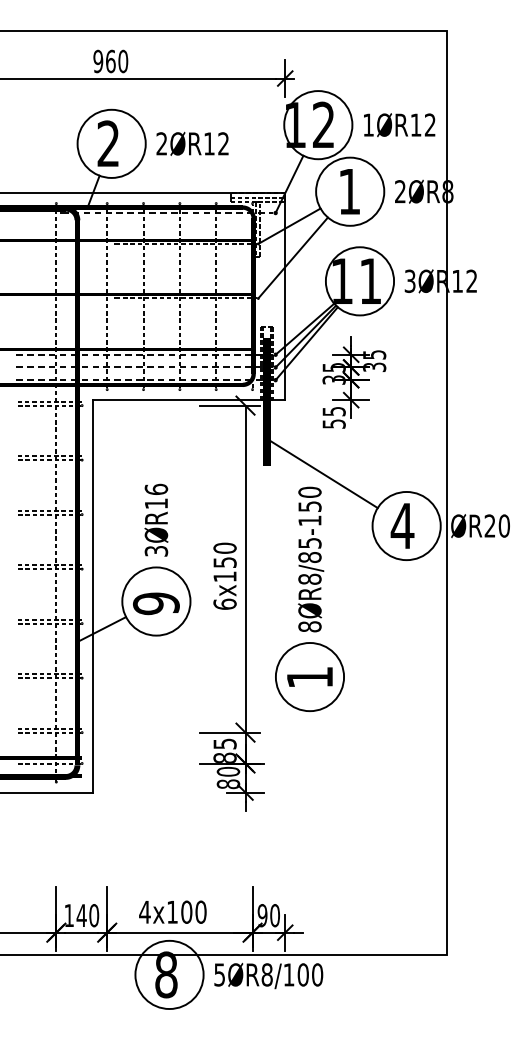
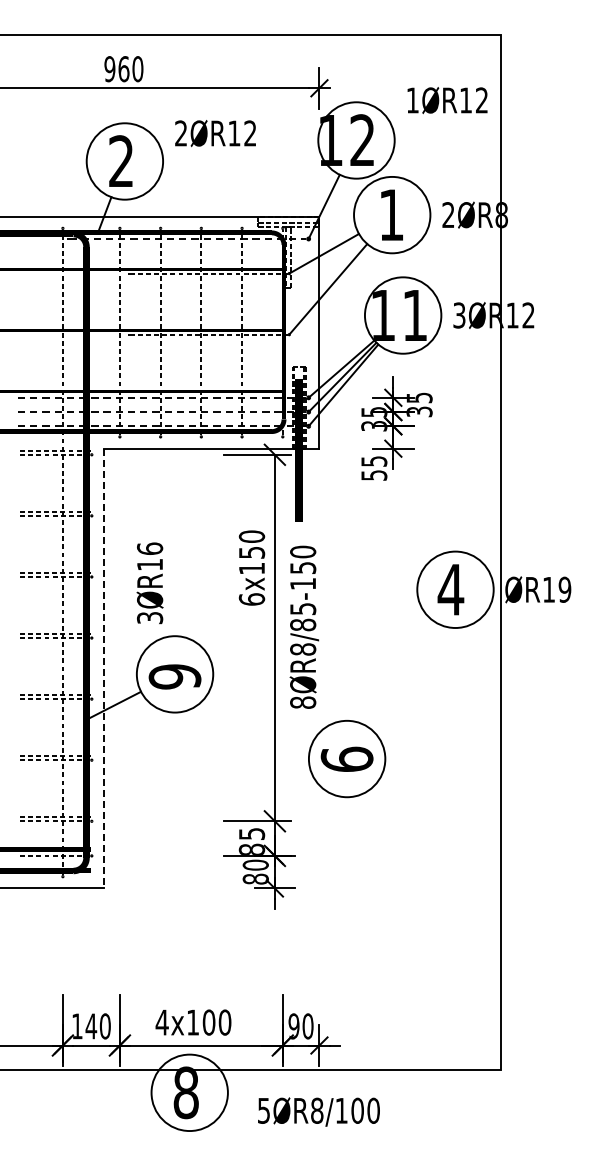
text: (399, 125) -> (447, 100), moved
text: (192, 143) -> (215, 133), moved
line: (322, 473) -> (361, 530), removed
text: (155, 520) -> (149, 583), moved
text: (497, 525) -> (557, 589), ØR20 -> ØR19
text: (311, 558) -> (304, 626), moved
text: (224, 575) -> (251, 567), moved
line: (92, 596) -> (103, 668), solid -> dashed
text: (309, 676) -> (346, 758), 1 -> 6
text: (268, 975) -> (318, 1111), moved

